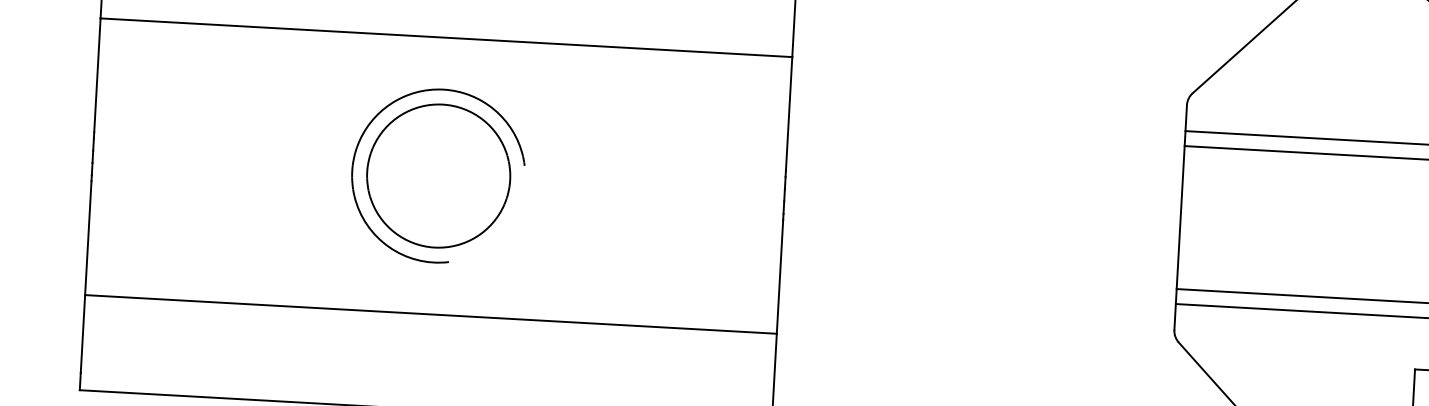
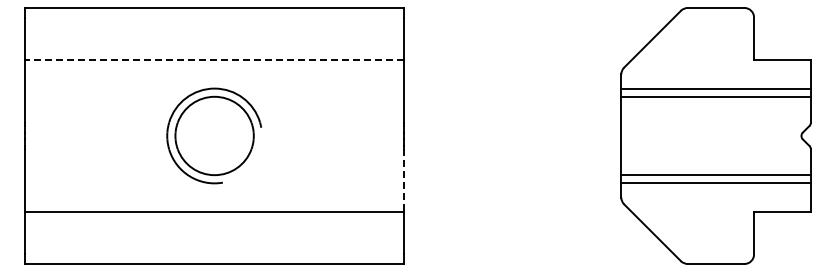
line: (446, 38) -> (214, 60), solid -> dashed
line: (780, 278) -> (404, 181), solid -> dashed

